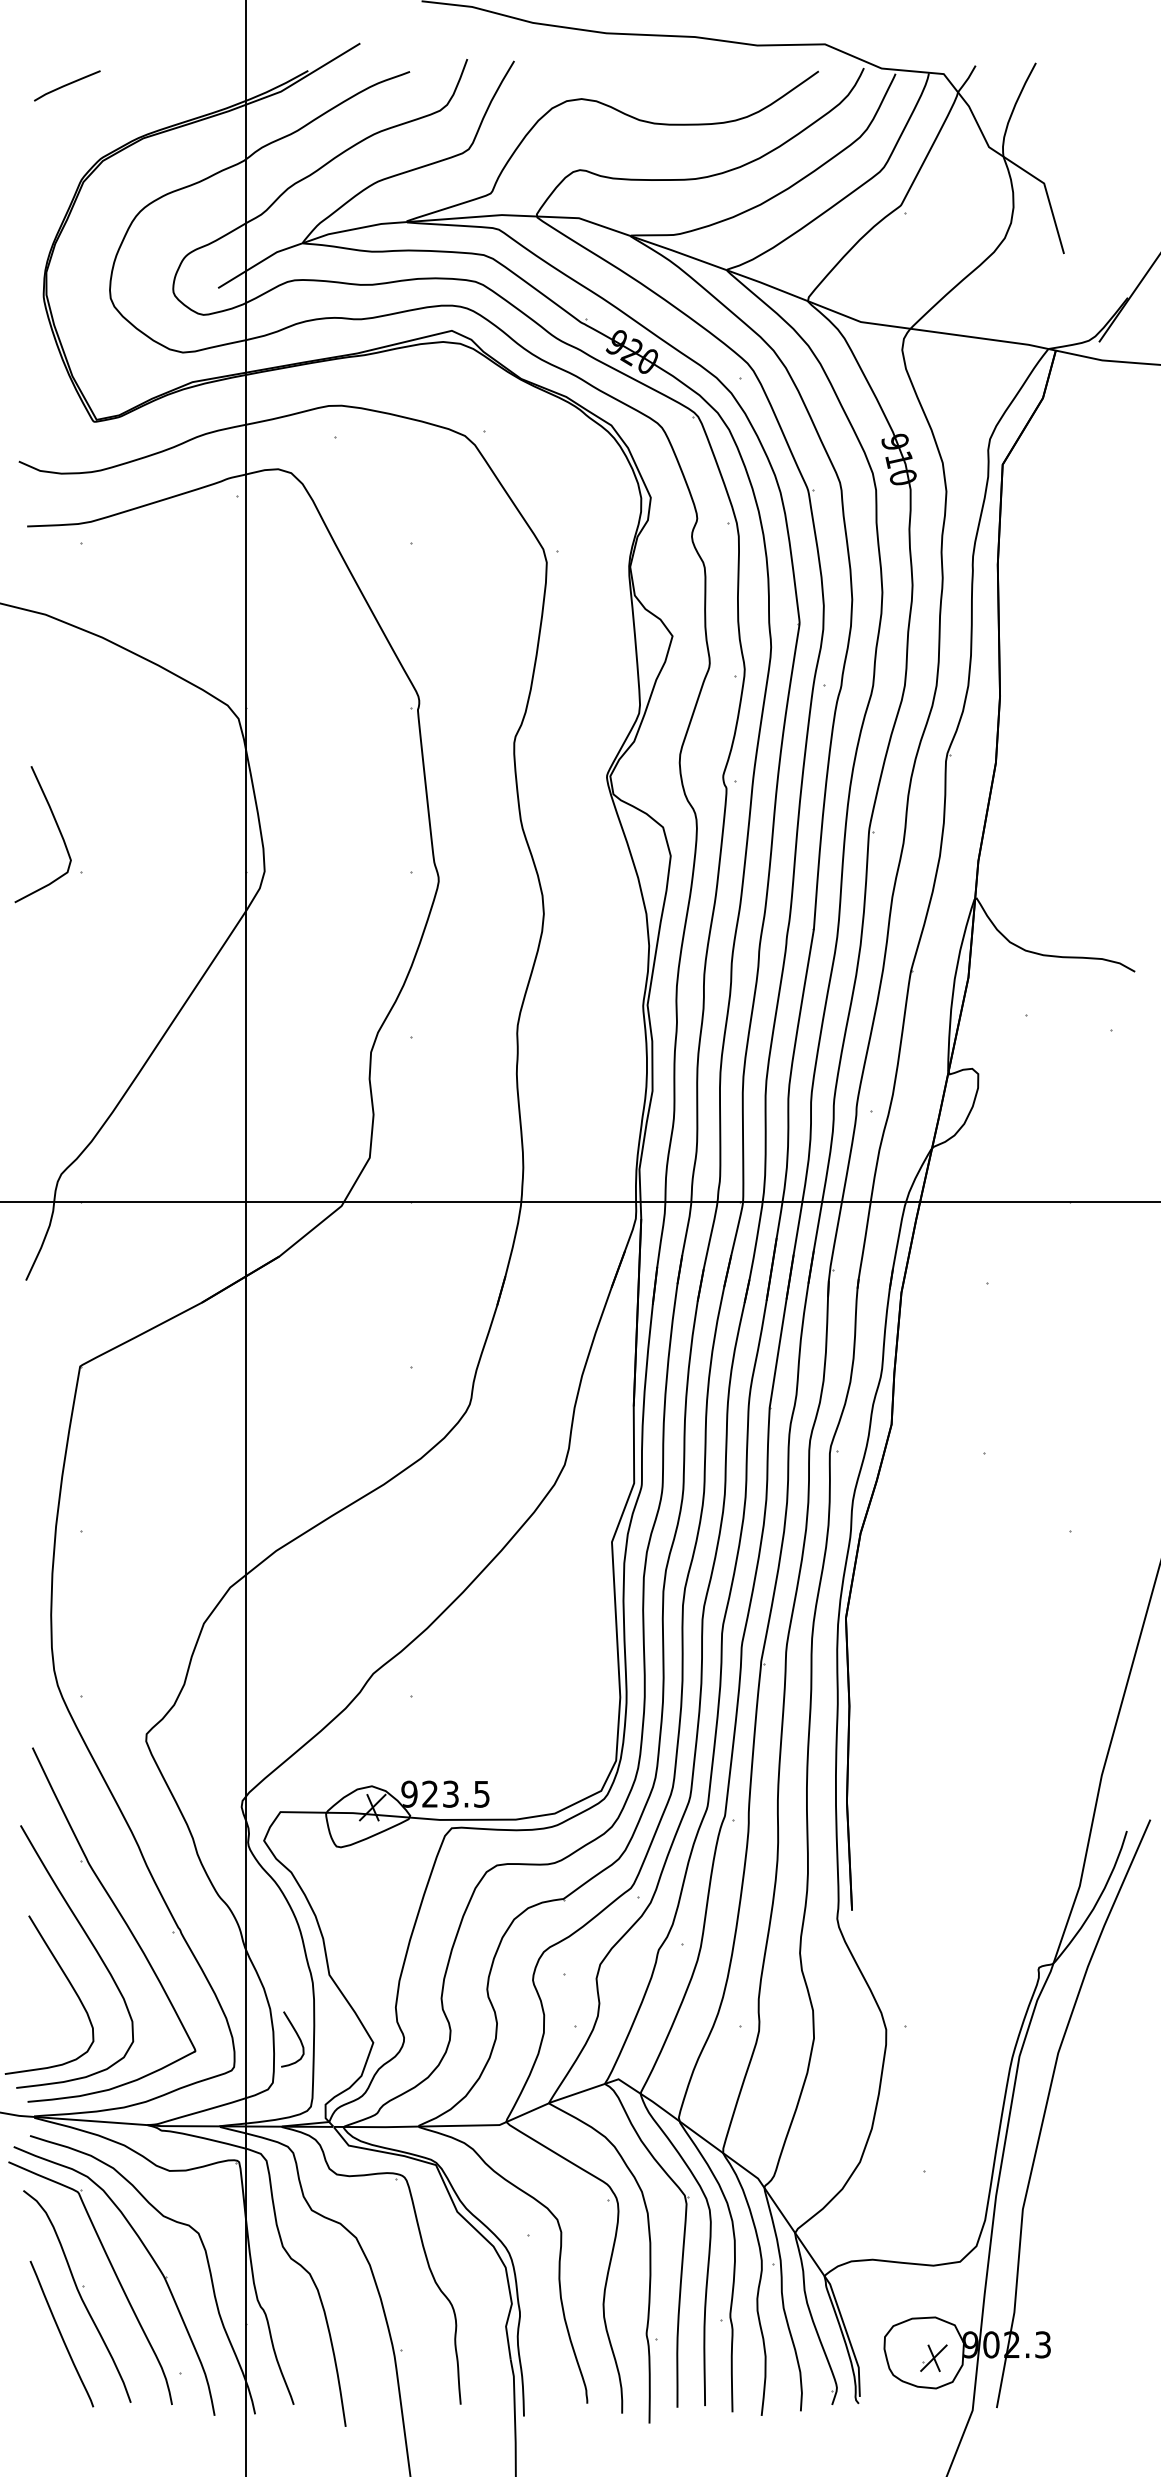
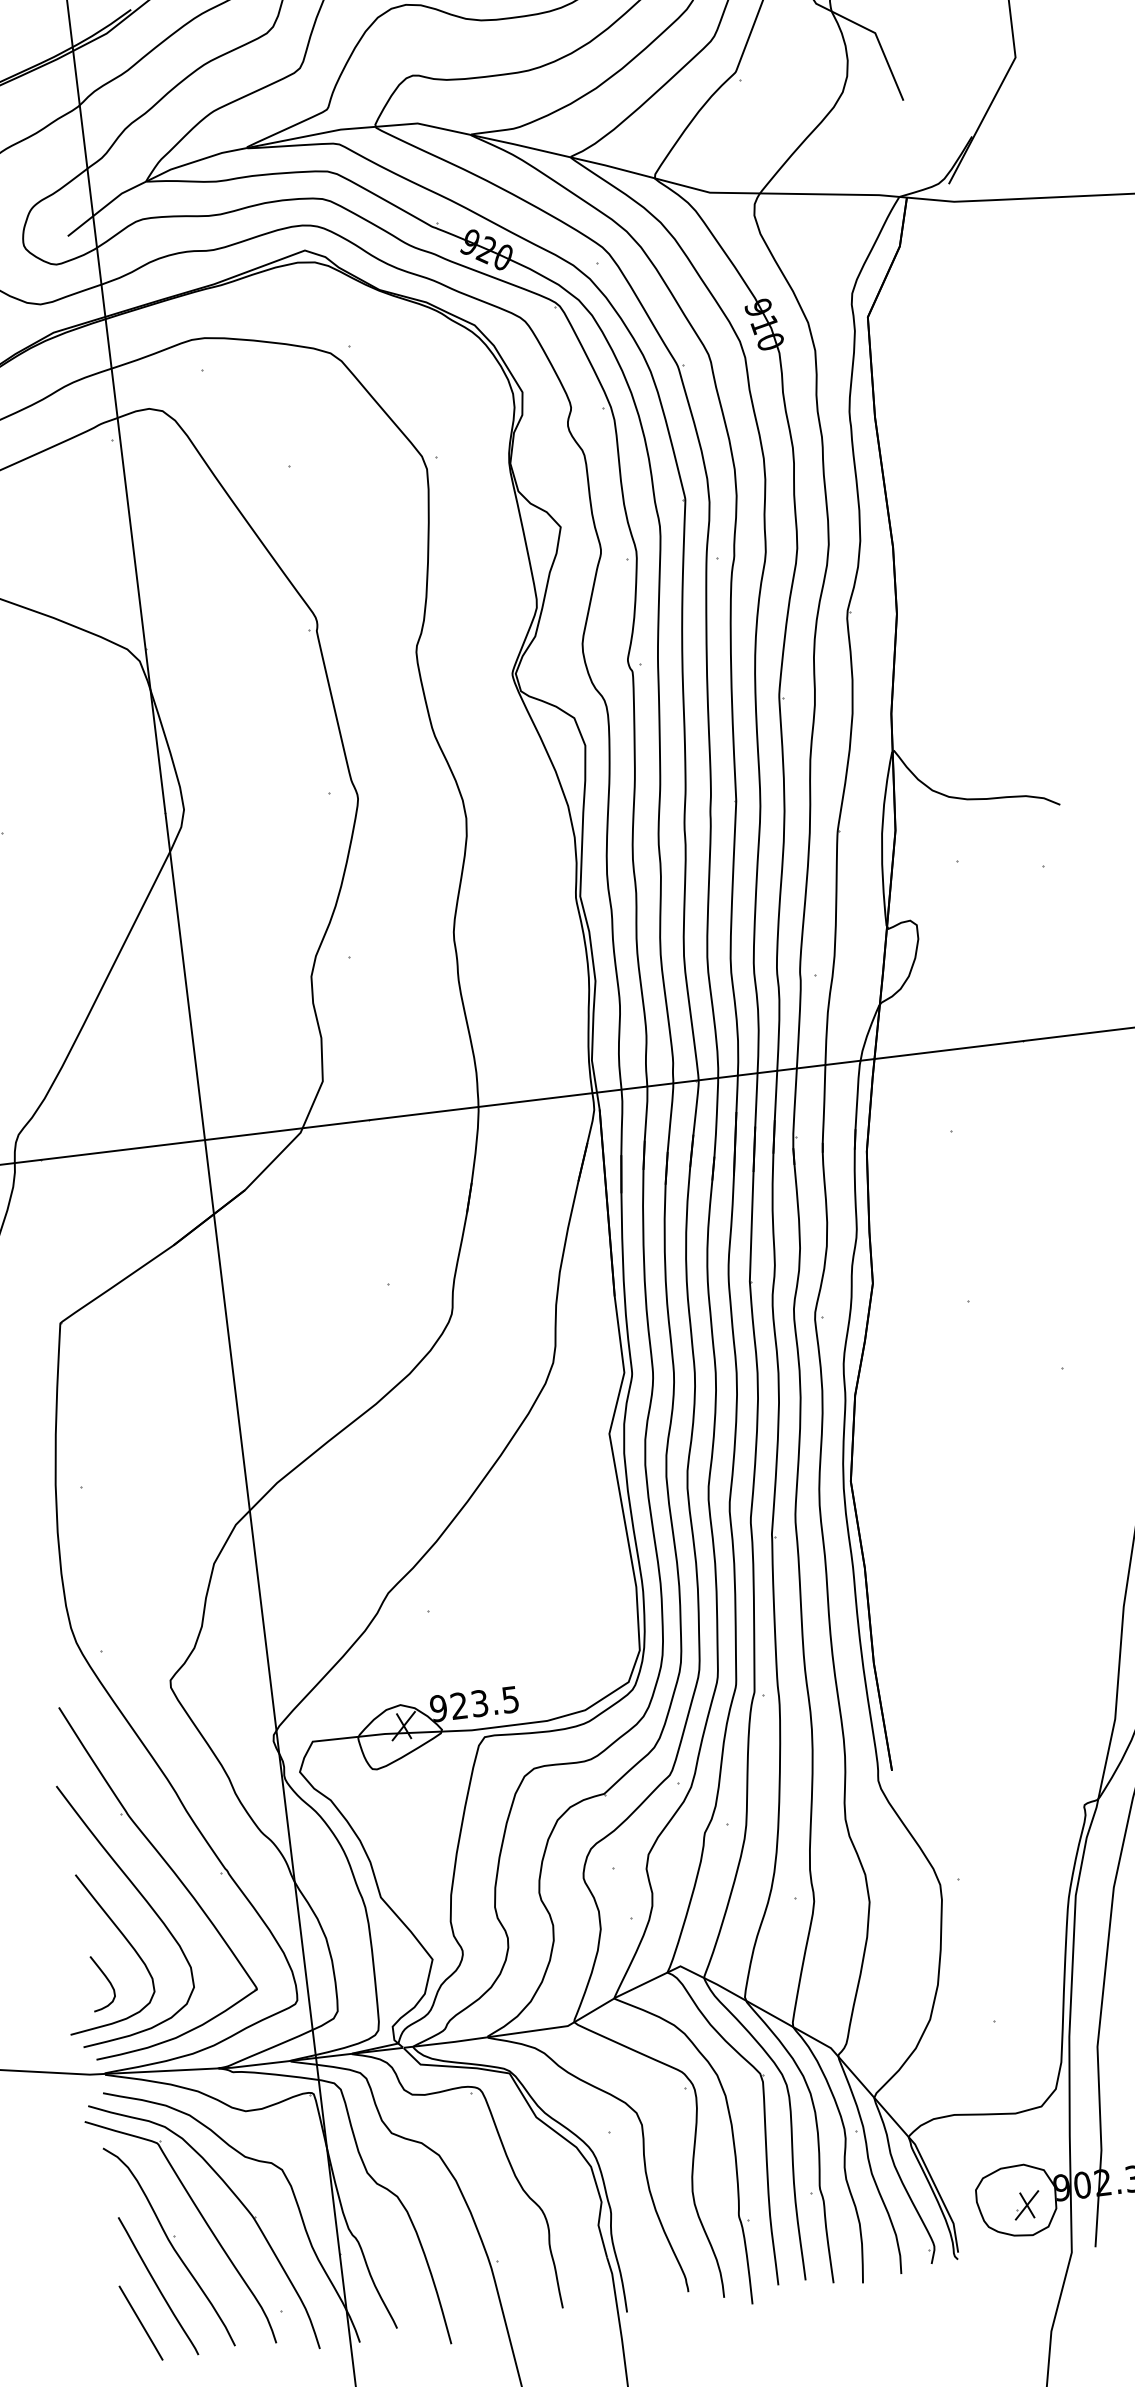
curve: (296, 2035) -> (105, 1978), moved
line: (40, 2368) -> (141, 2322), added

